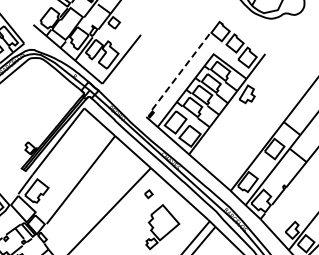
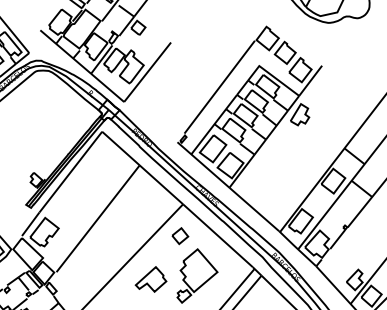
line: (181, 71) -> (220, 86), dashed -> solid
part: (148, 193) -> (180, 235), size x1.67
part: (124, 229) -> (150, 278), added

